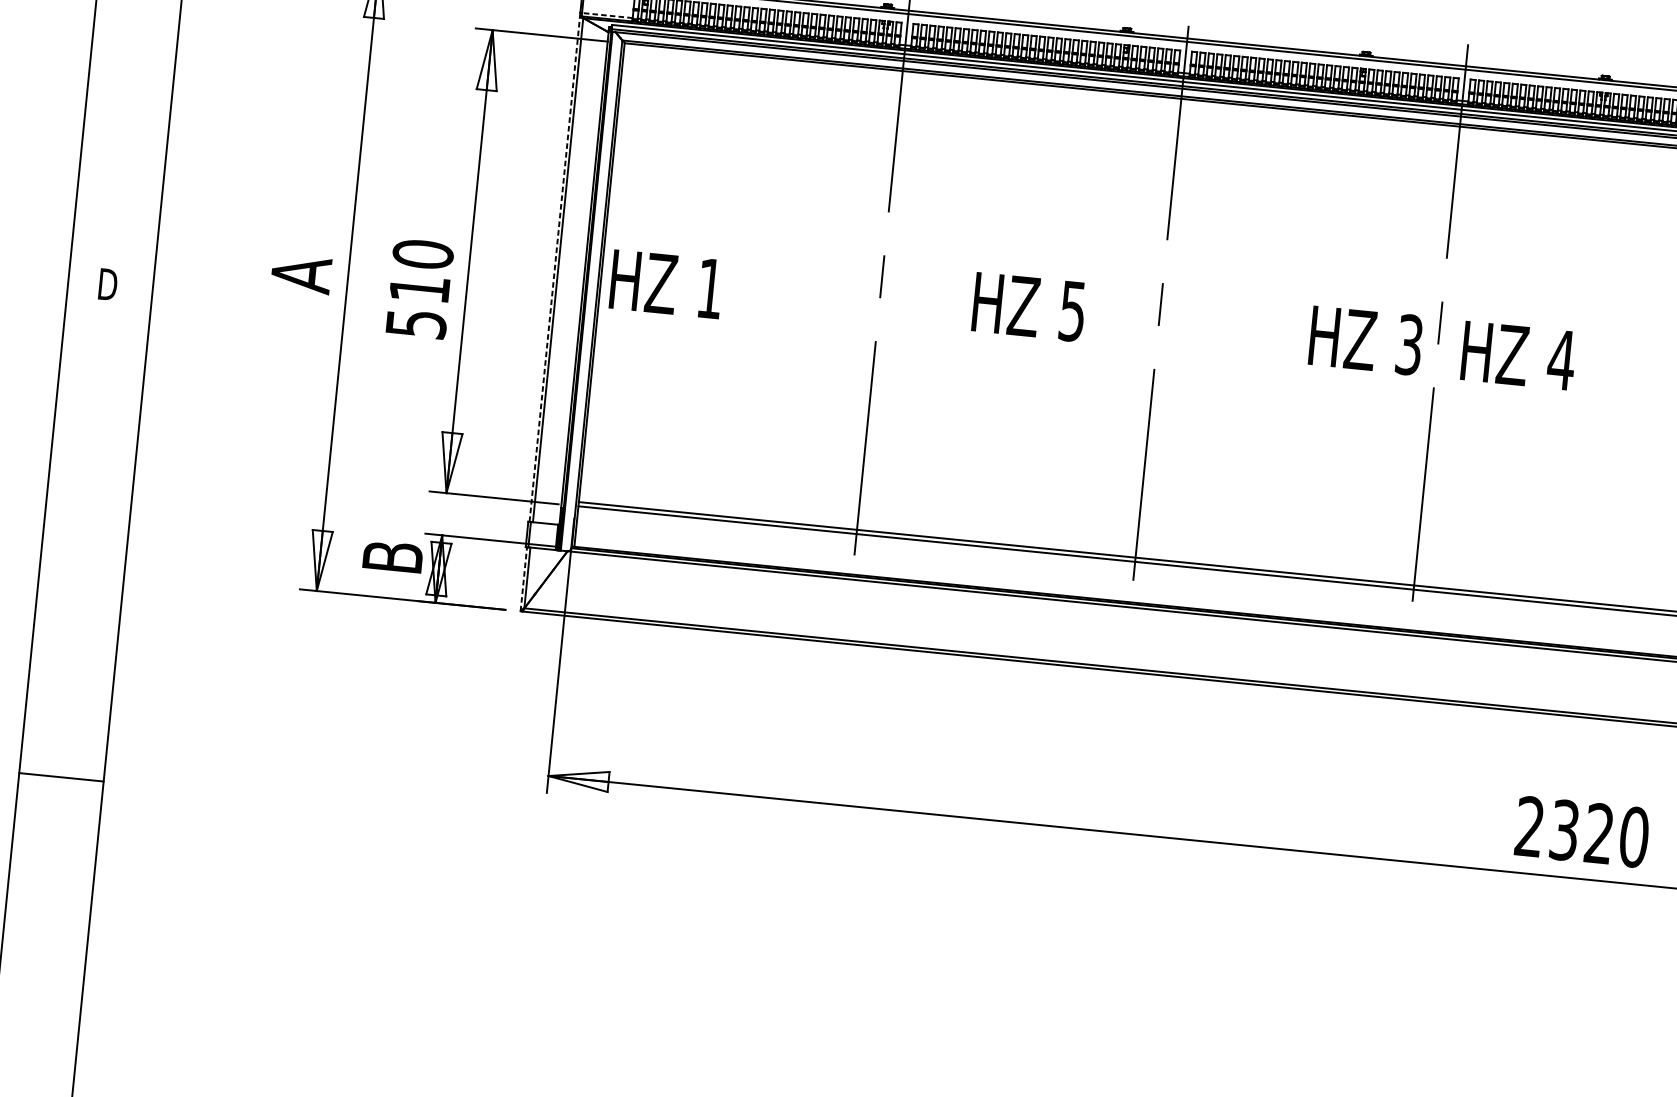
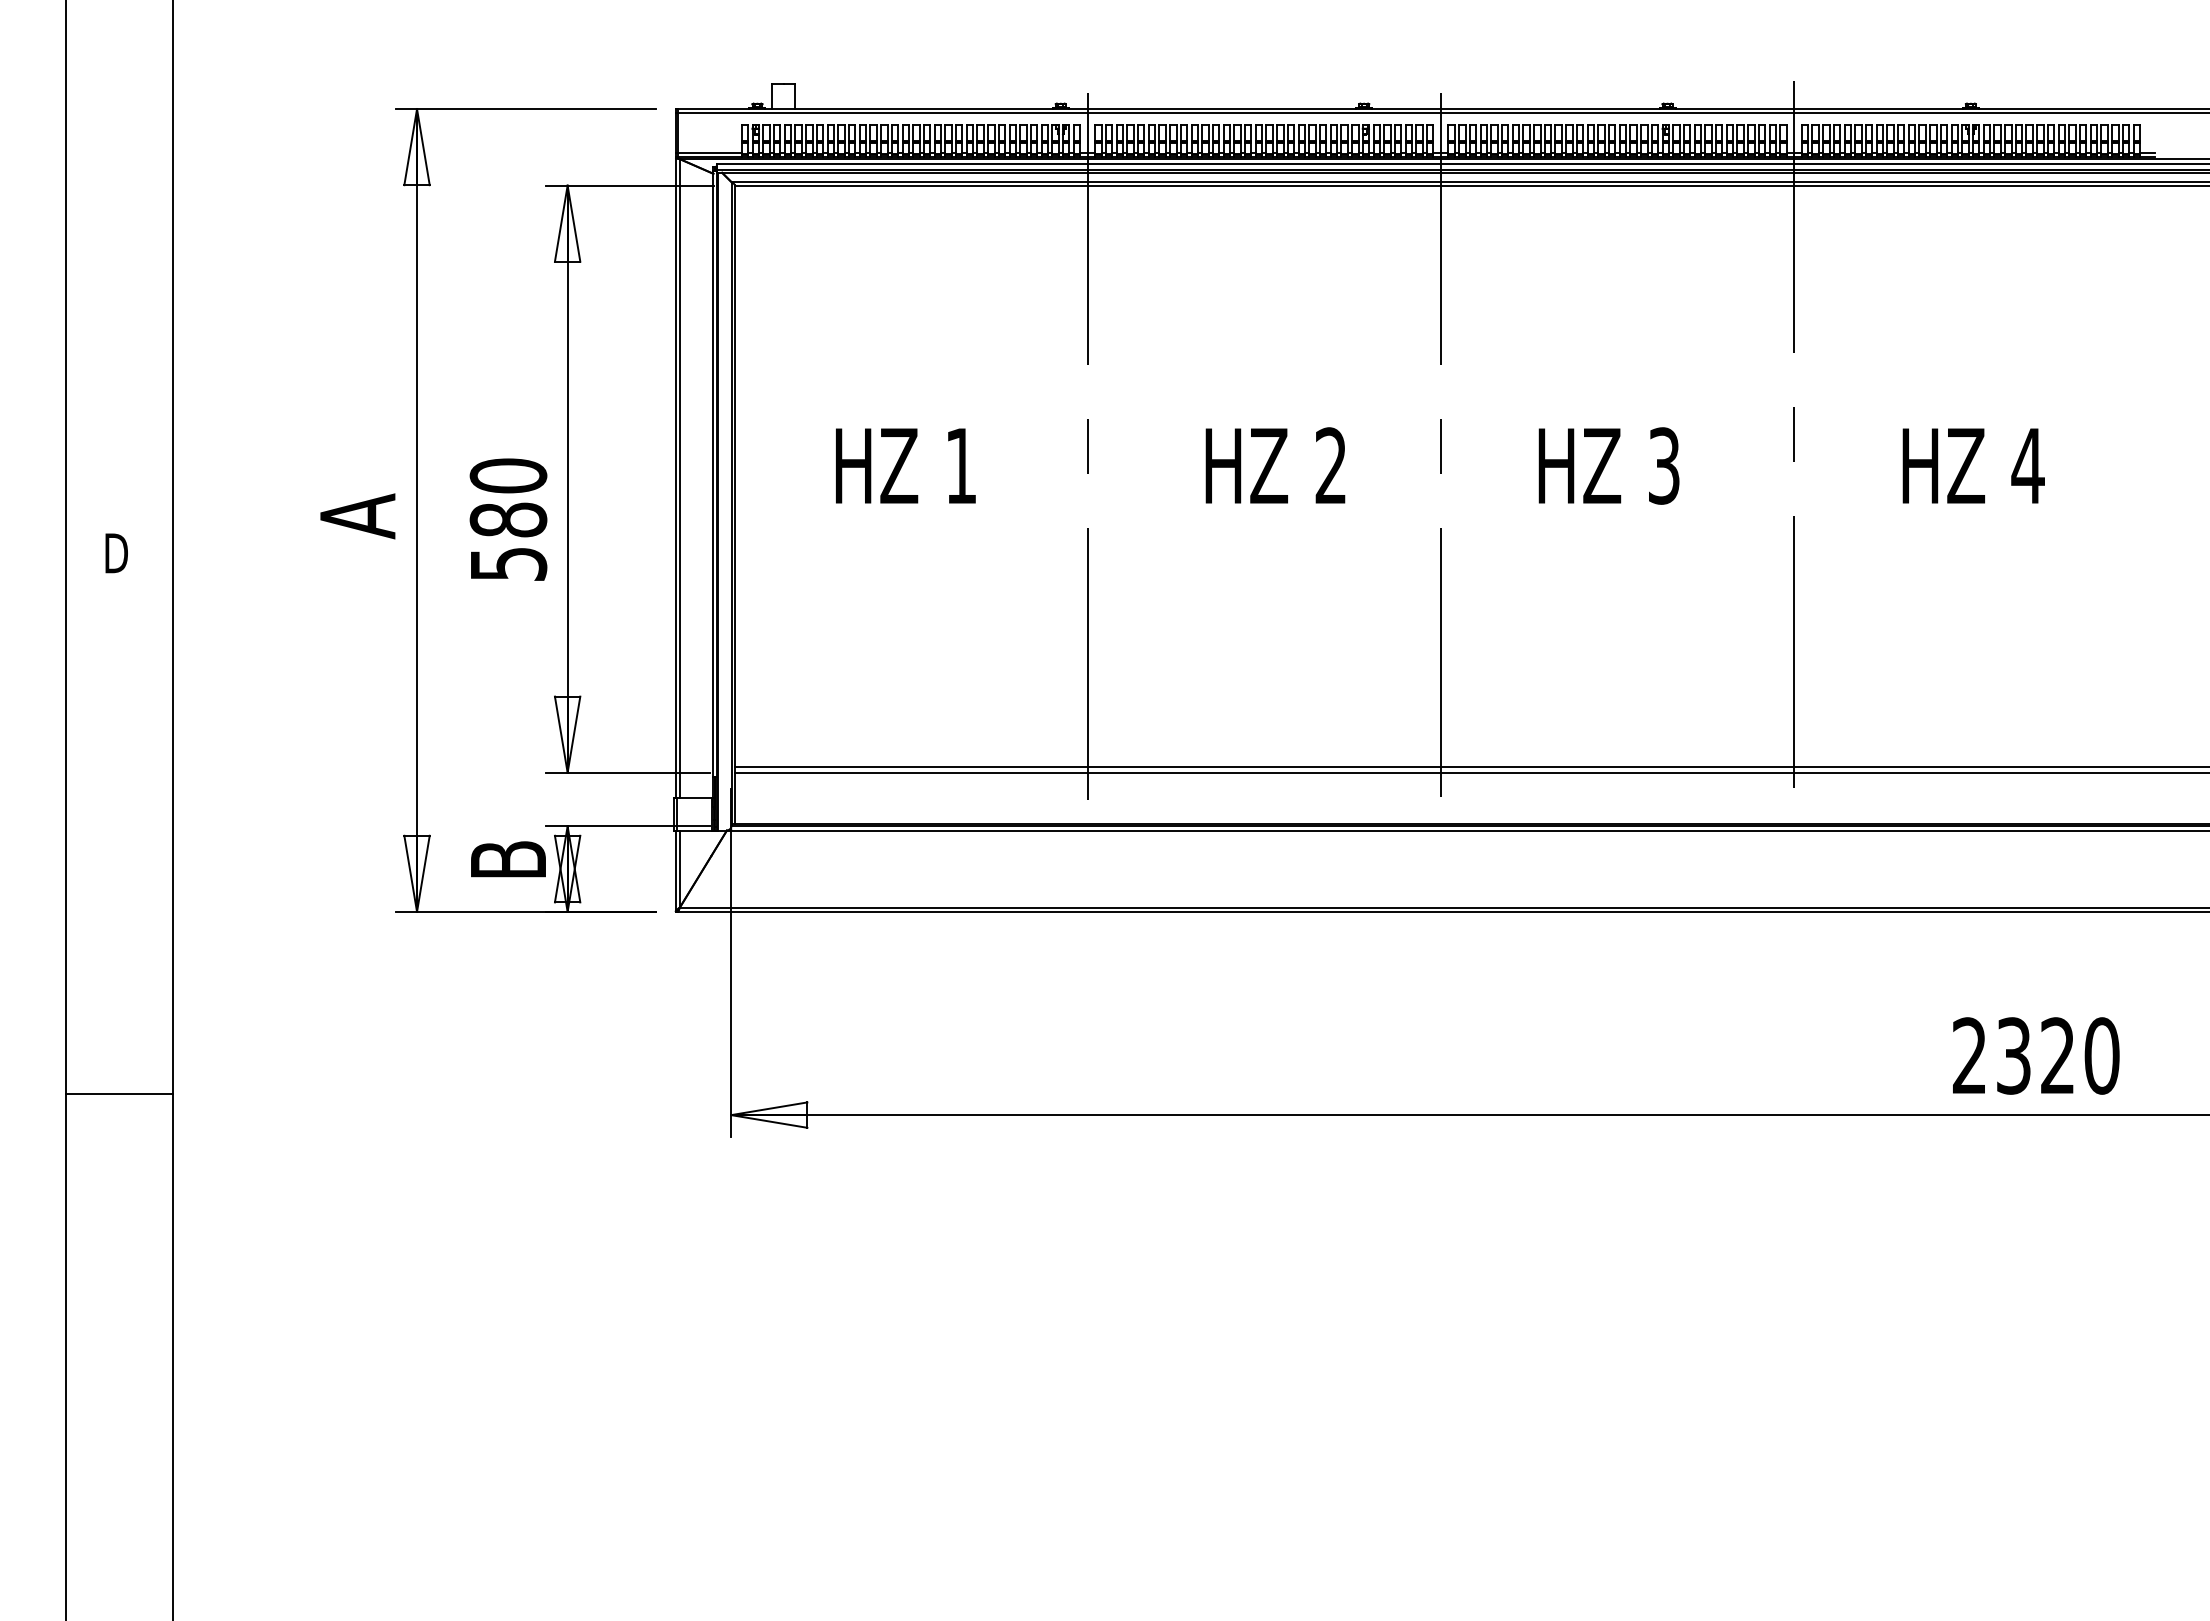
line: (607, 15) -> (709, 152), dashed -> solid
line: (554, 268) -> (675, 477), dashed -> solid
text: (666, 283) -> (905, 465), moved
text: (419, 288) -> (508, 519), 510 -> 580
text: (1072, 310) -> (1330, 465), 5 -> 2
text: (1365, 340) -> (1608, 465), moved
text: (1518, 355) -> (1973, 465), moved
line: (523, 579) -> (675, 871), dashed -> solid
line: (61, 777) -> (119, 1093), moved

